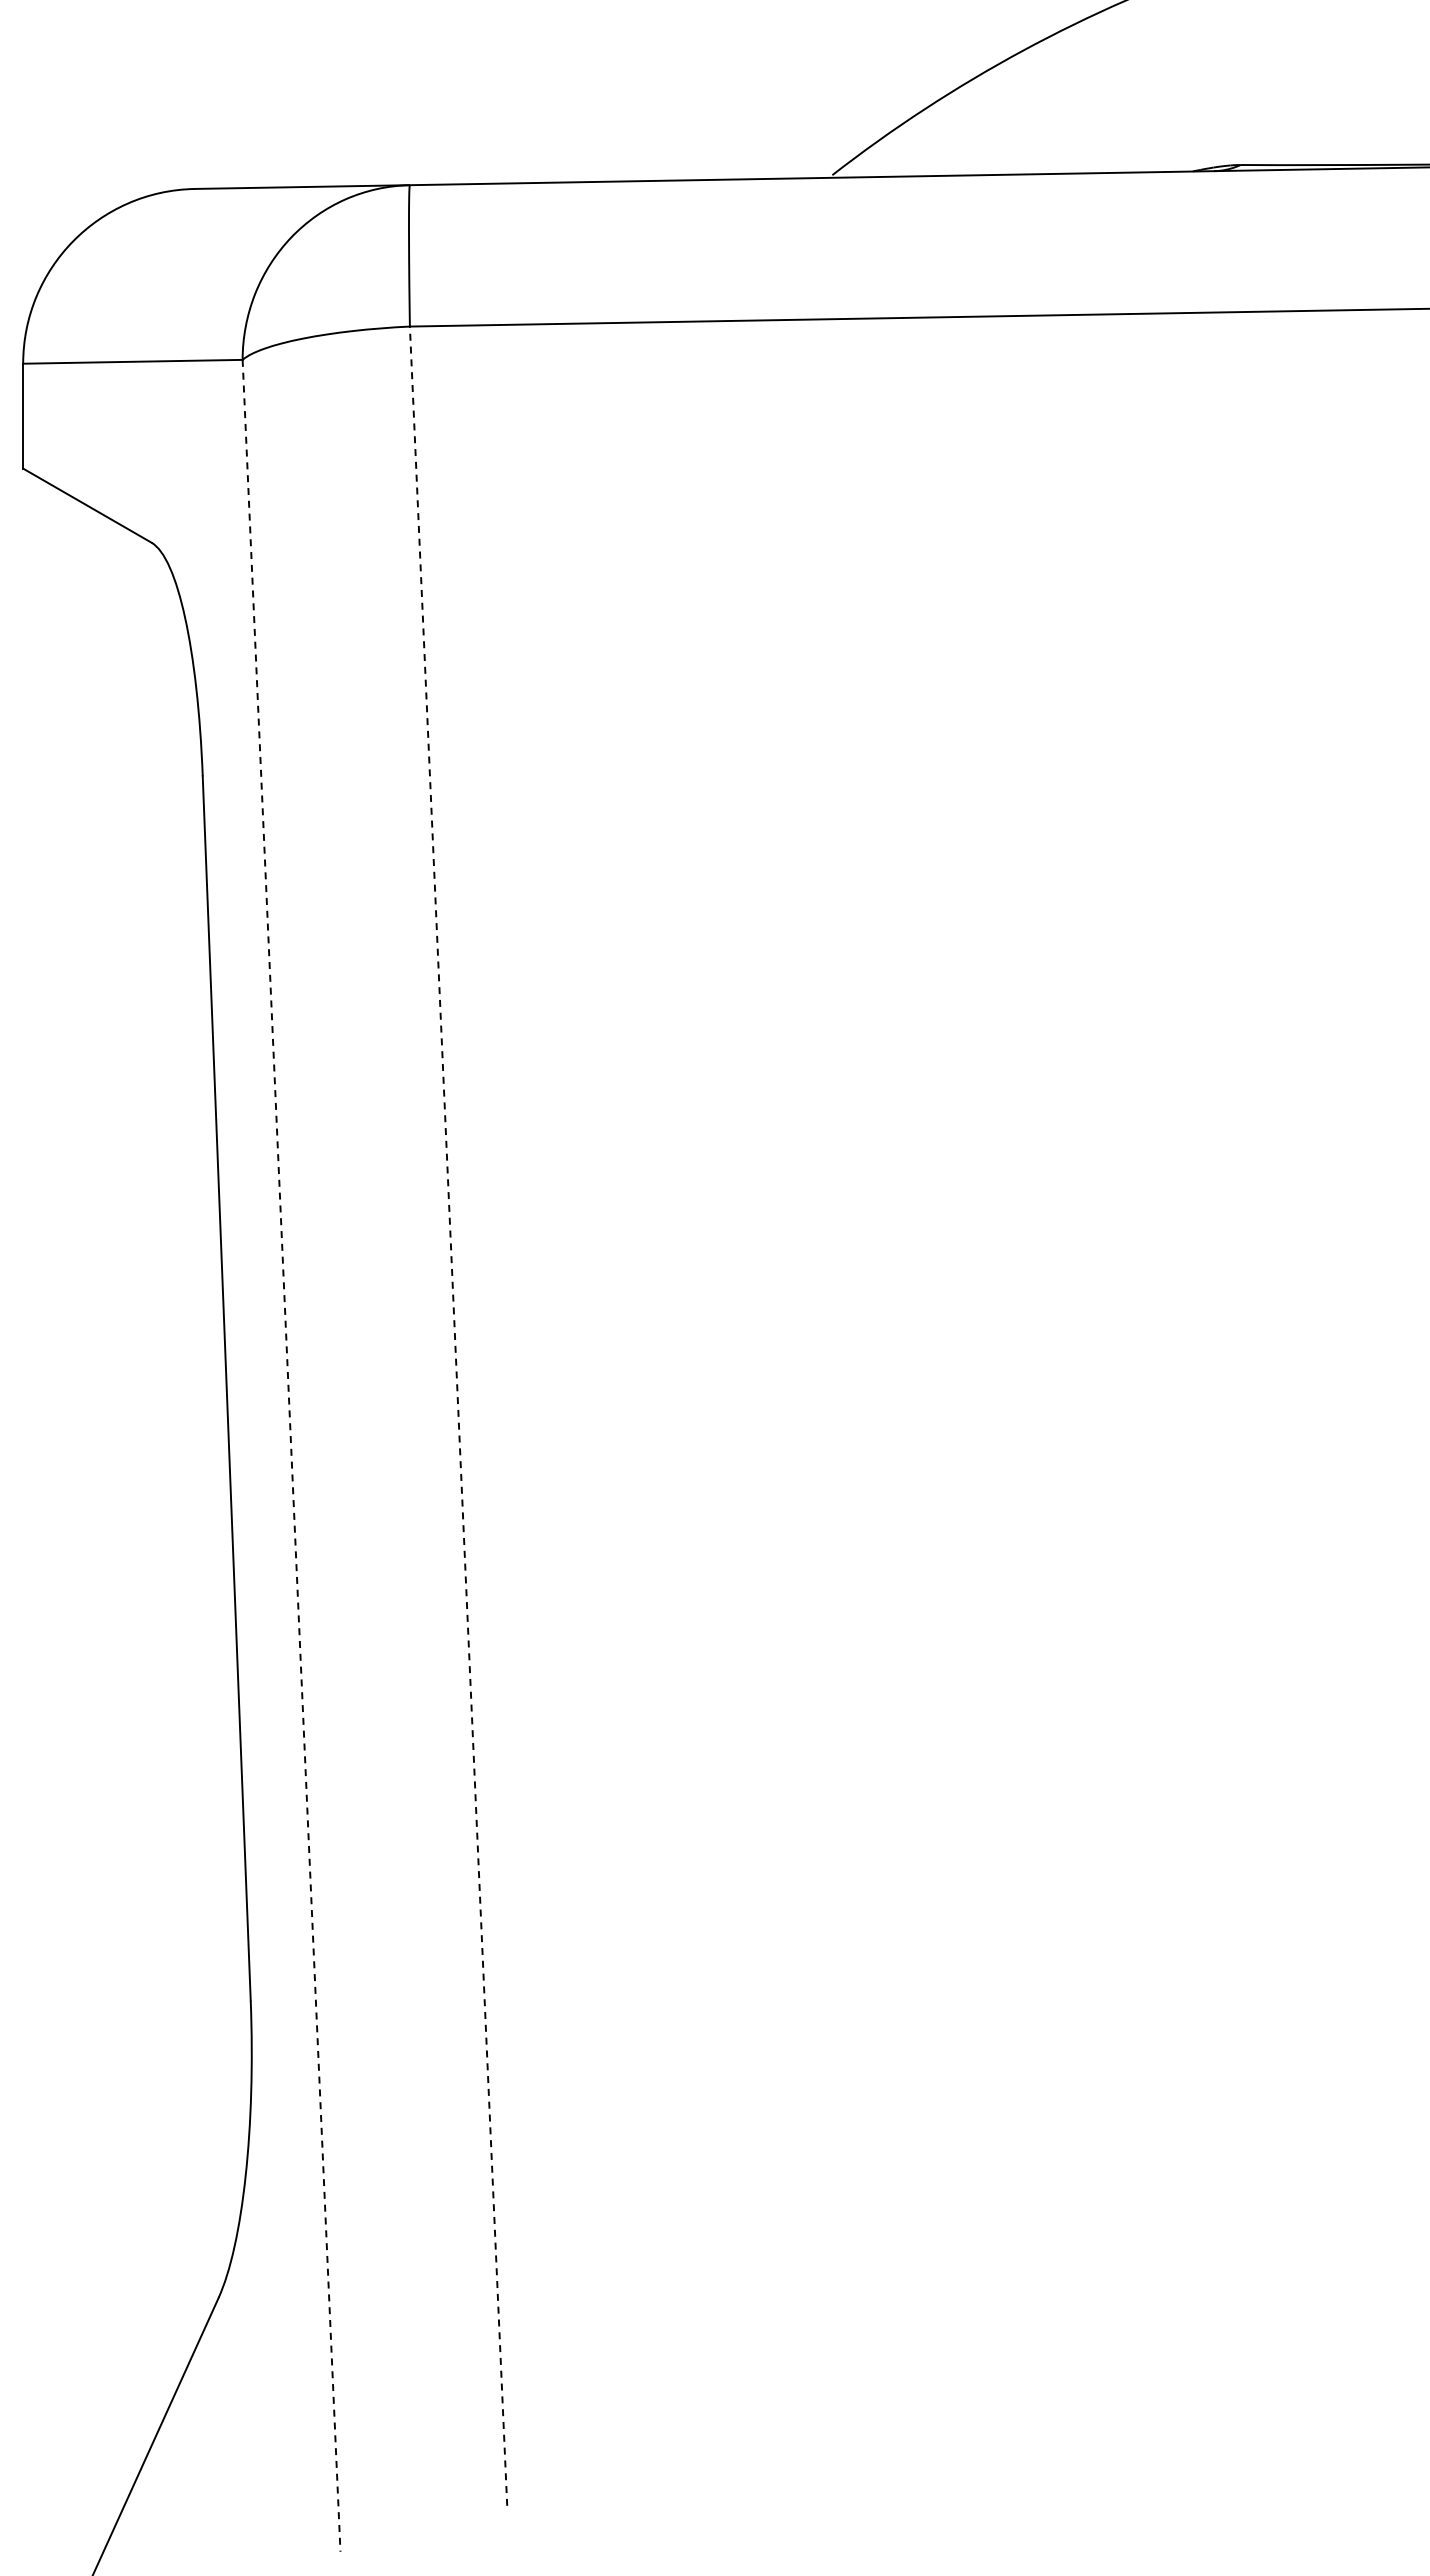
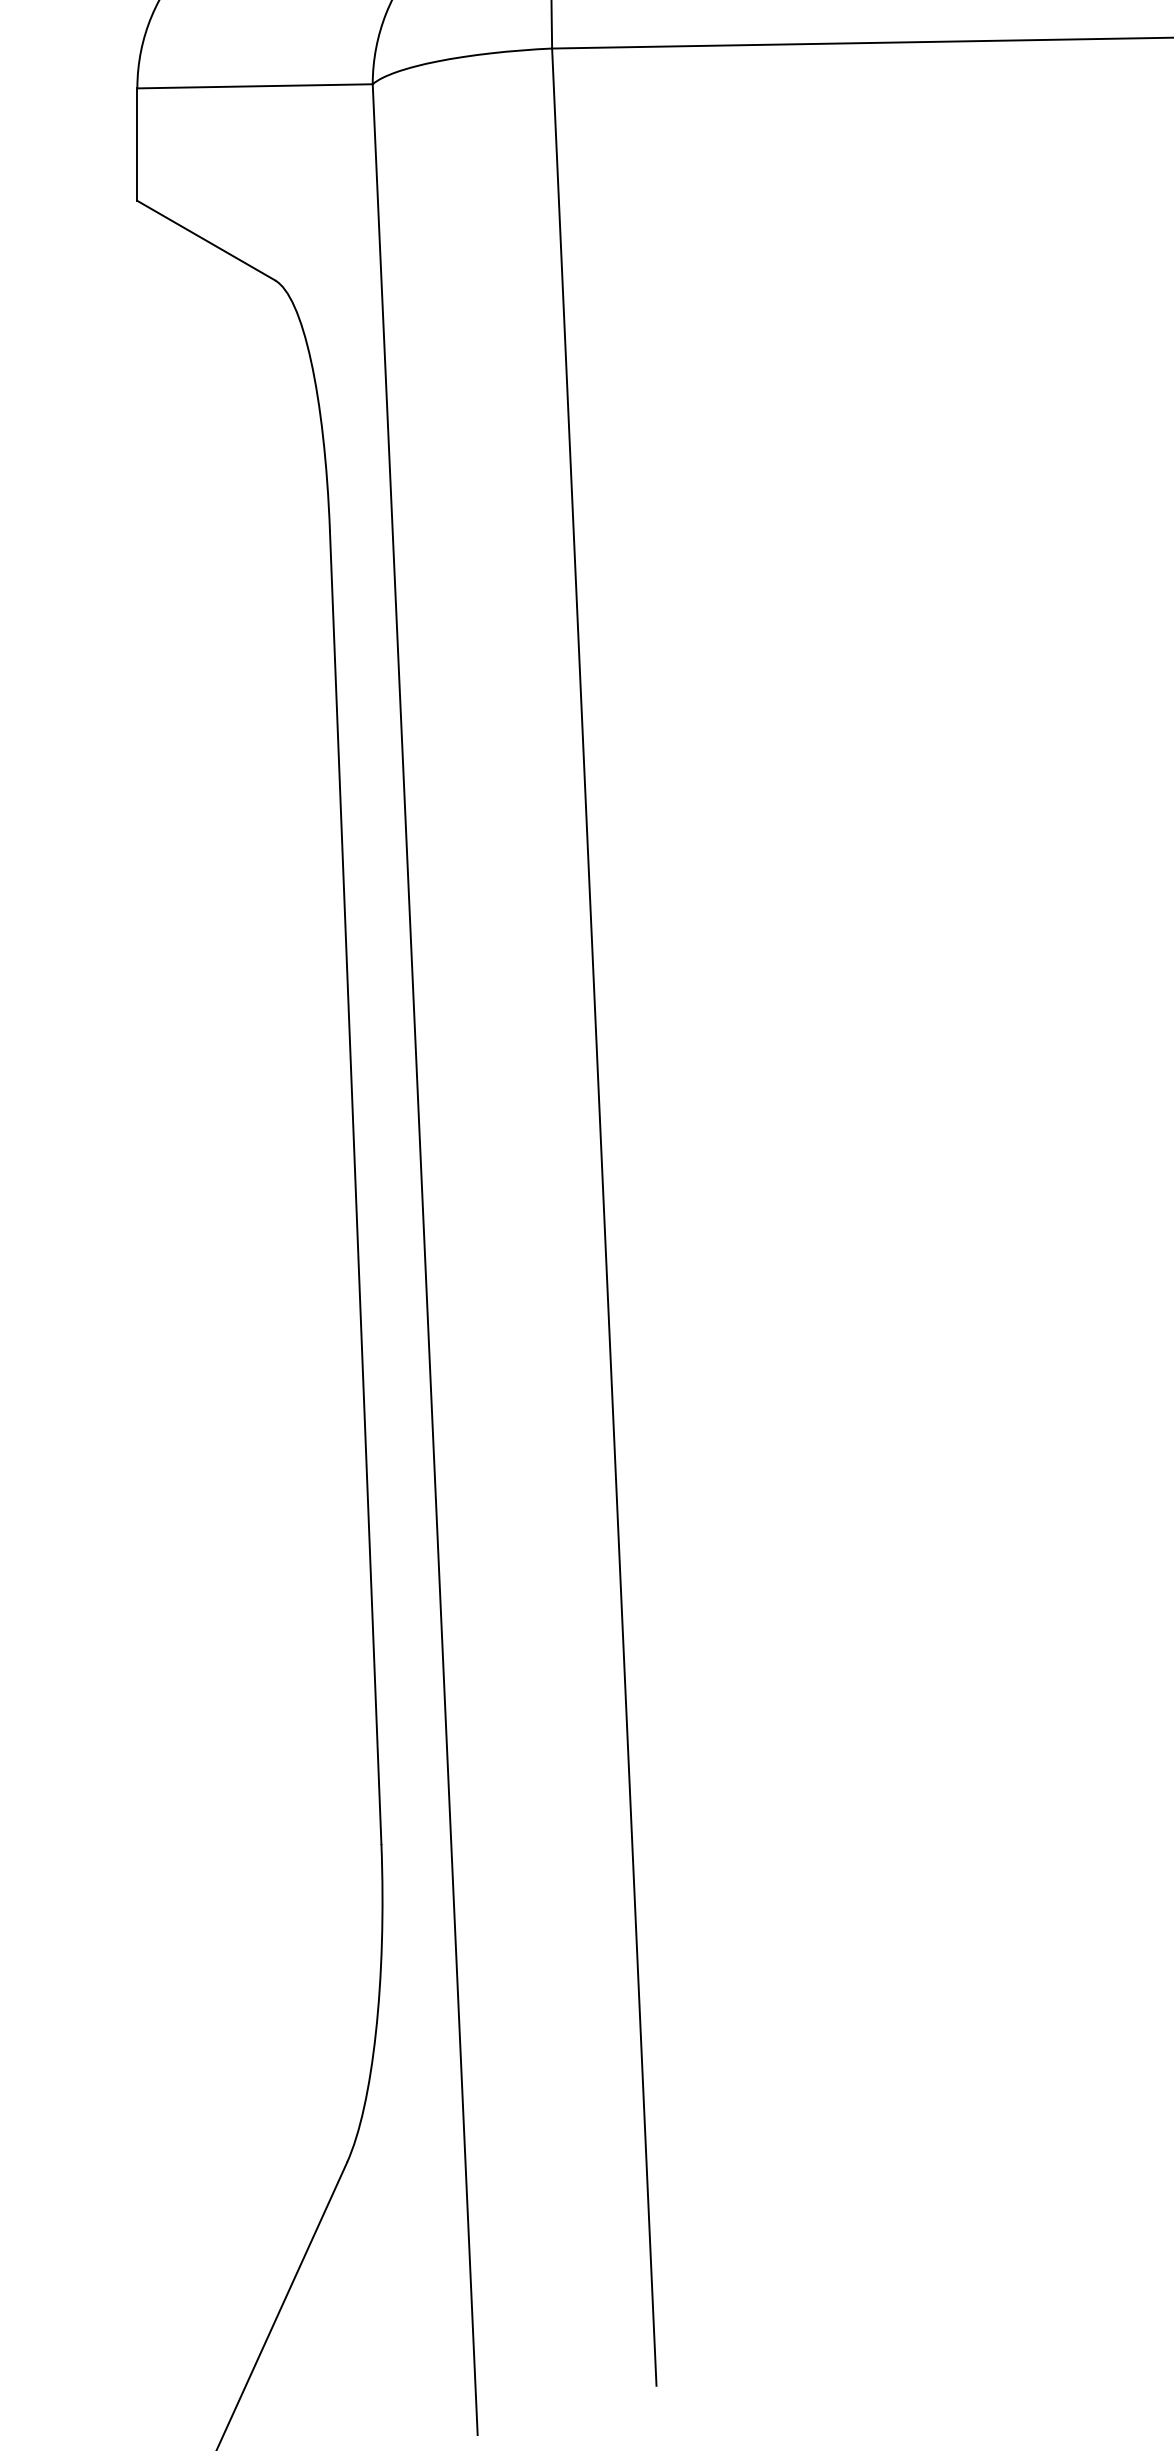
line: (458, 1416) -> (604, 1217), dashed -> solid
line: (291, 1456) -> (425, 1260), dashed -> solid

